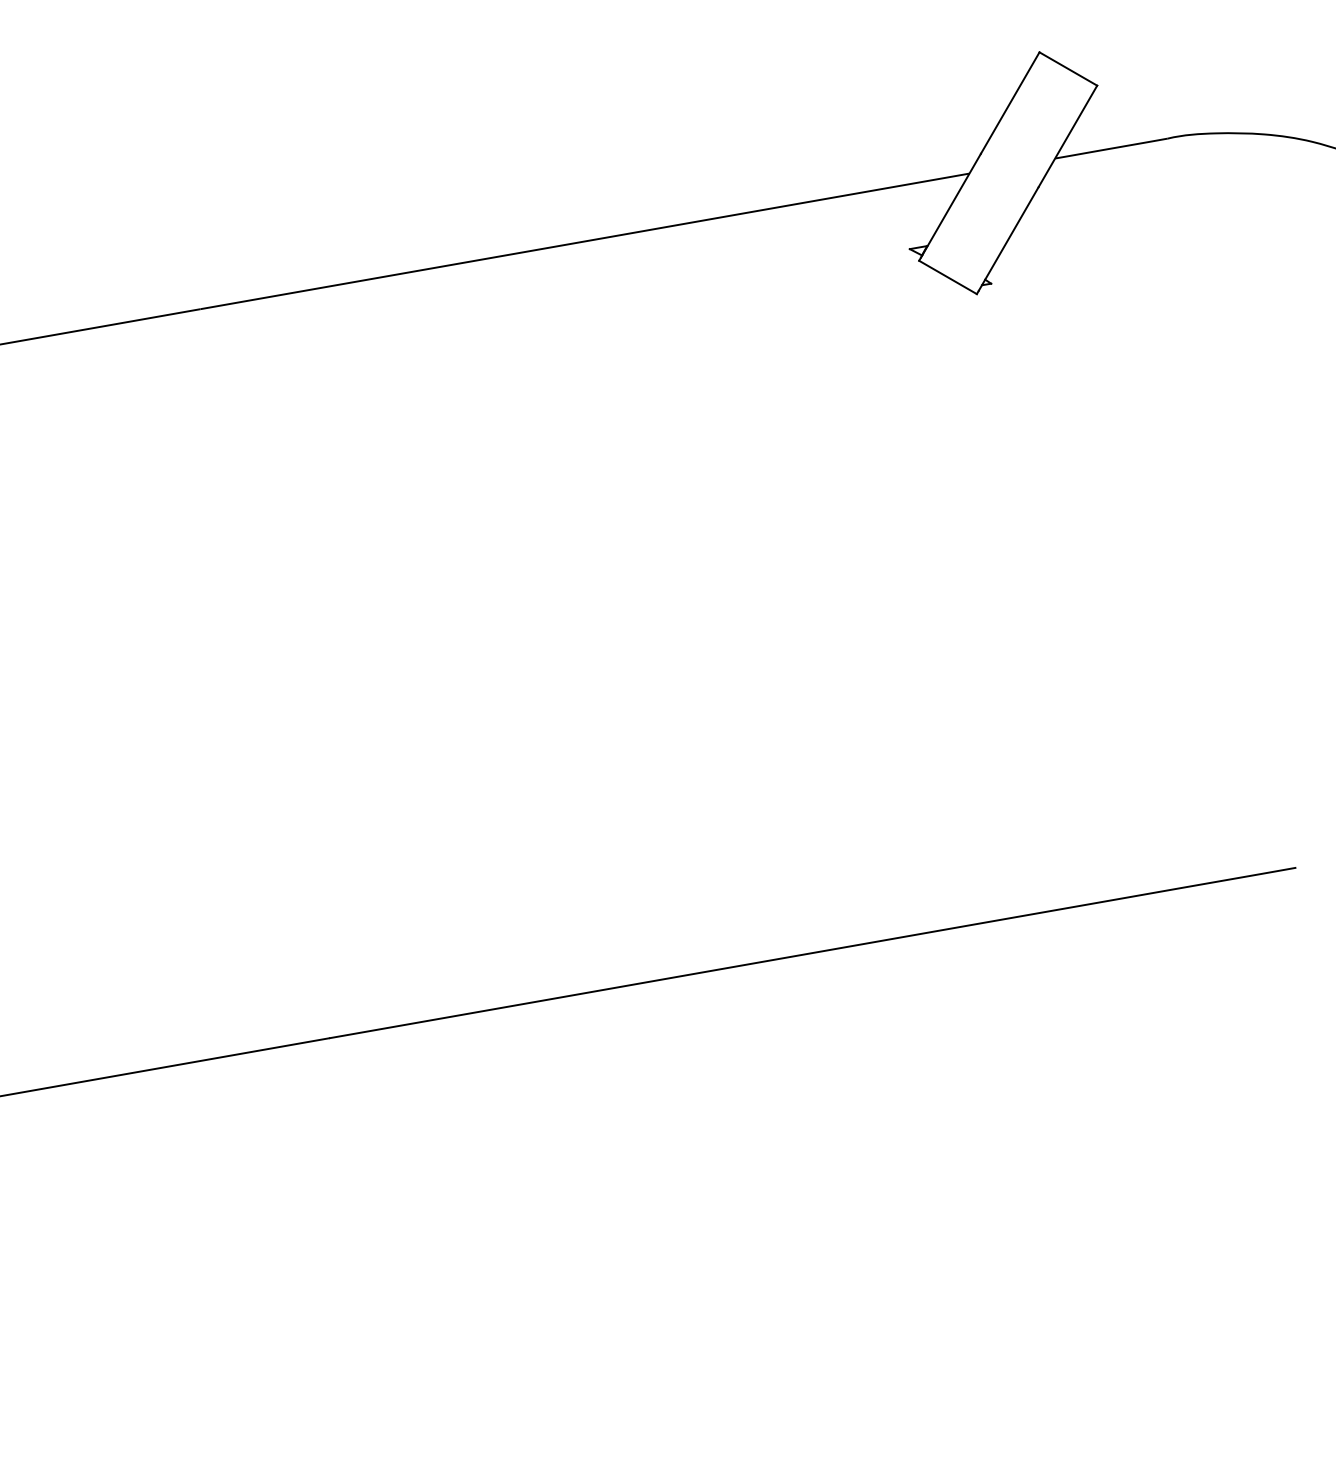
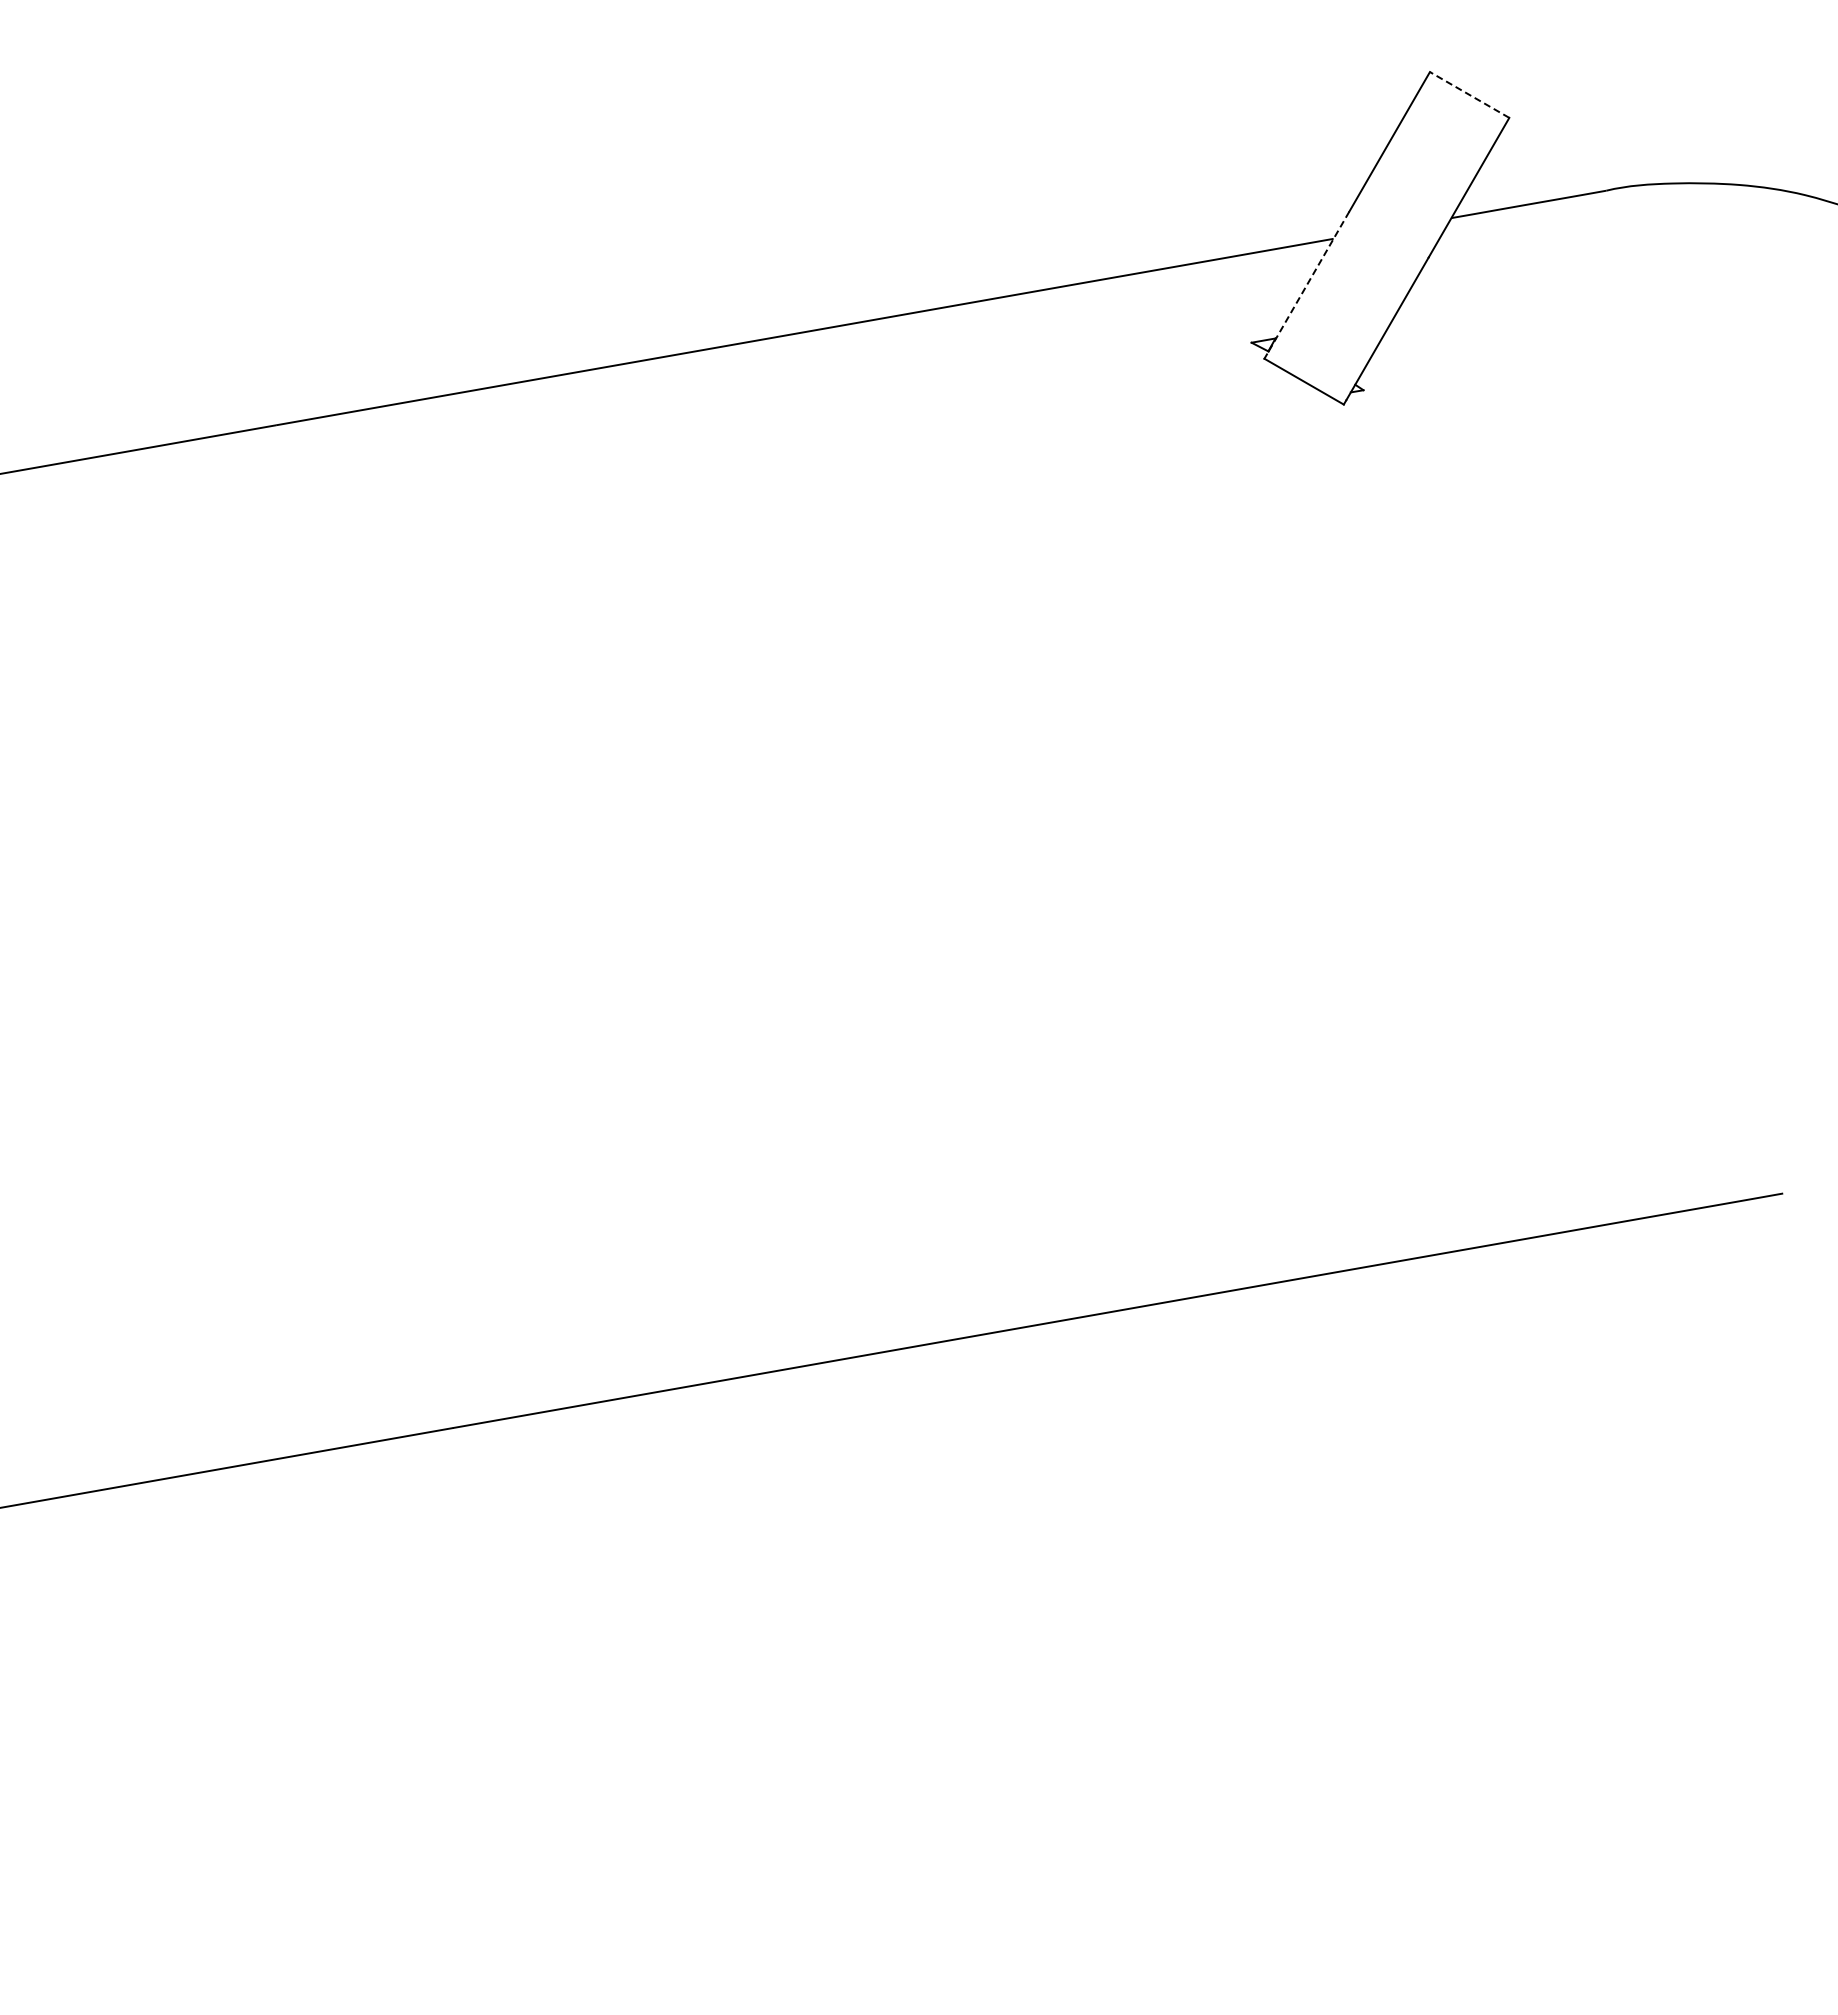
line: (1068, 68) -> (1469, 94), solid -> dashed
line: (950, 206) -> (1307, 283), solid -> dashed

